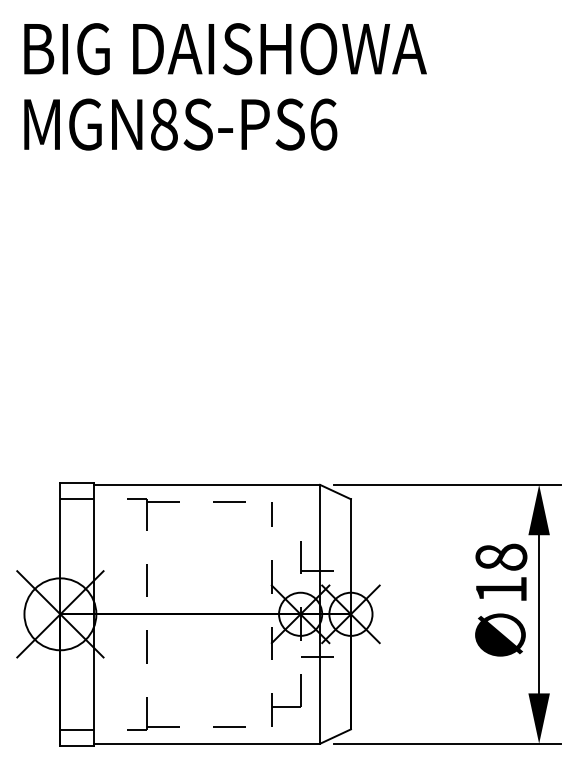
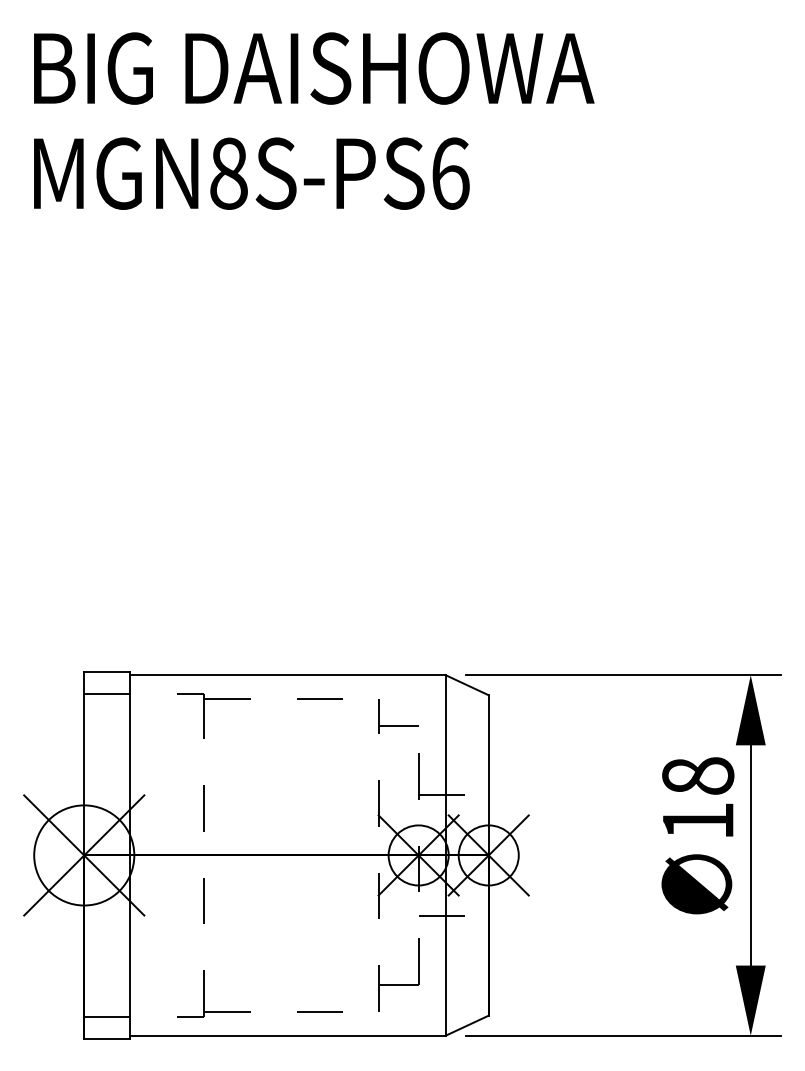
line: (285, 521) -> (397, 726), added

